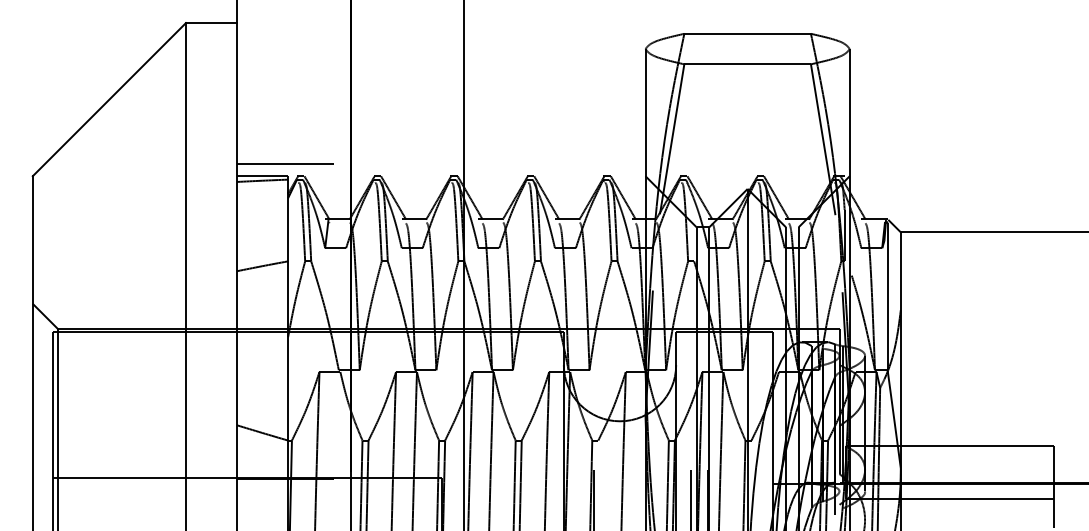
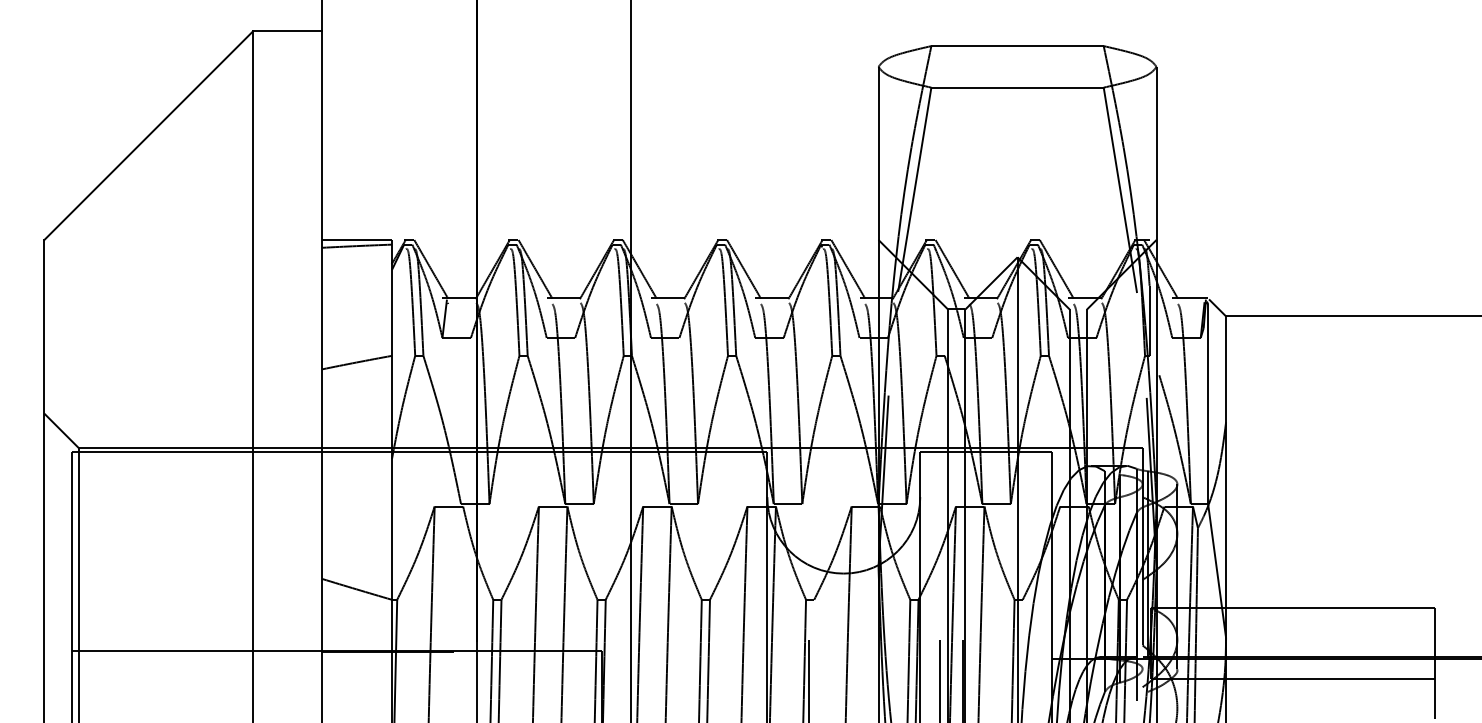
line: (285, 164) -> (388, 223), removed

